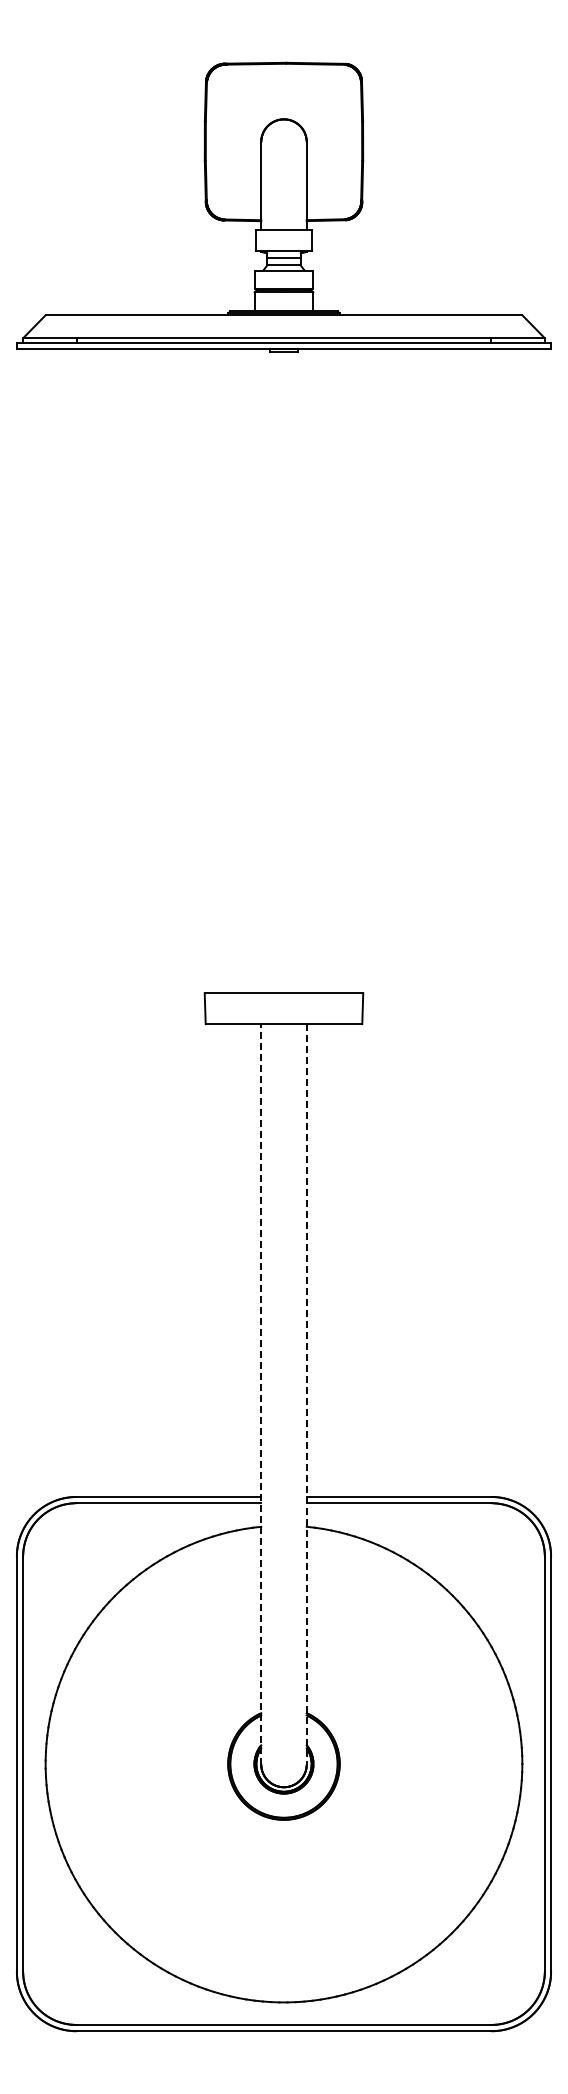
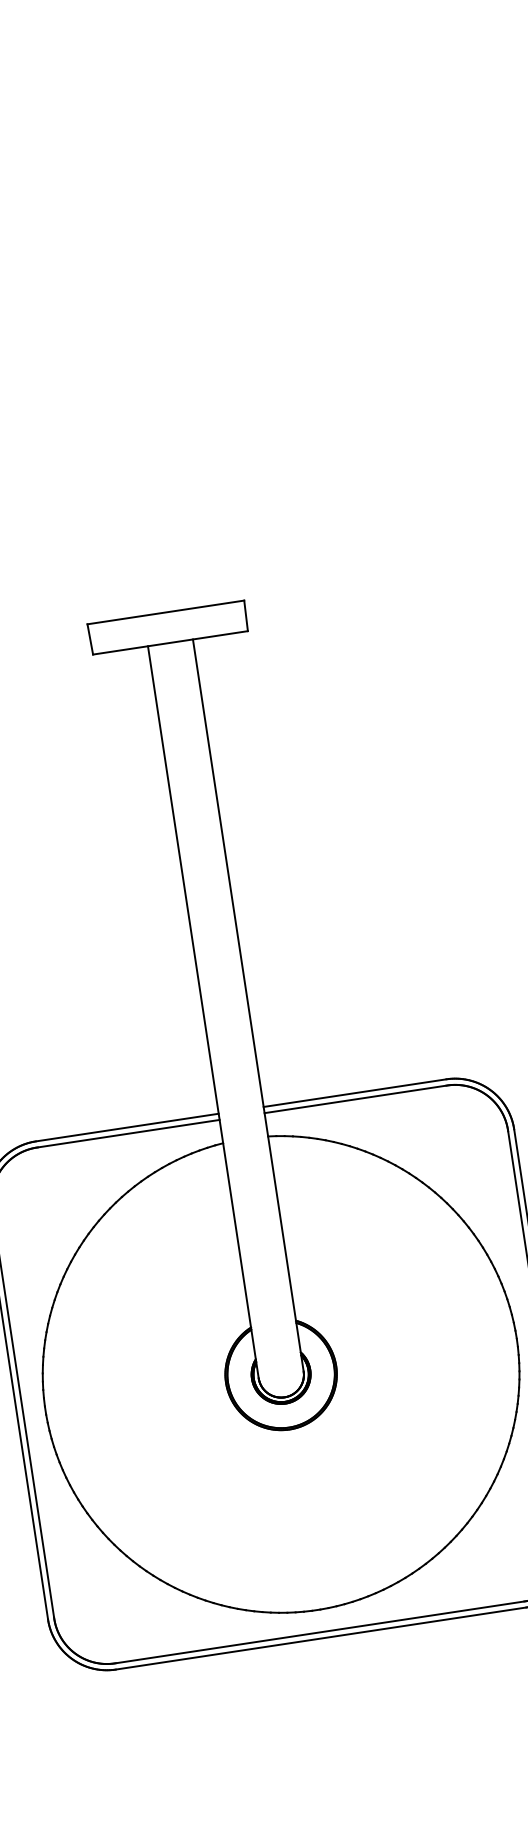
line: (261, 1393) -> (203, 1011), dashed -> solid
line: (306, 1394) -> (248, 1005), dashed -> solid

